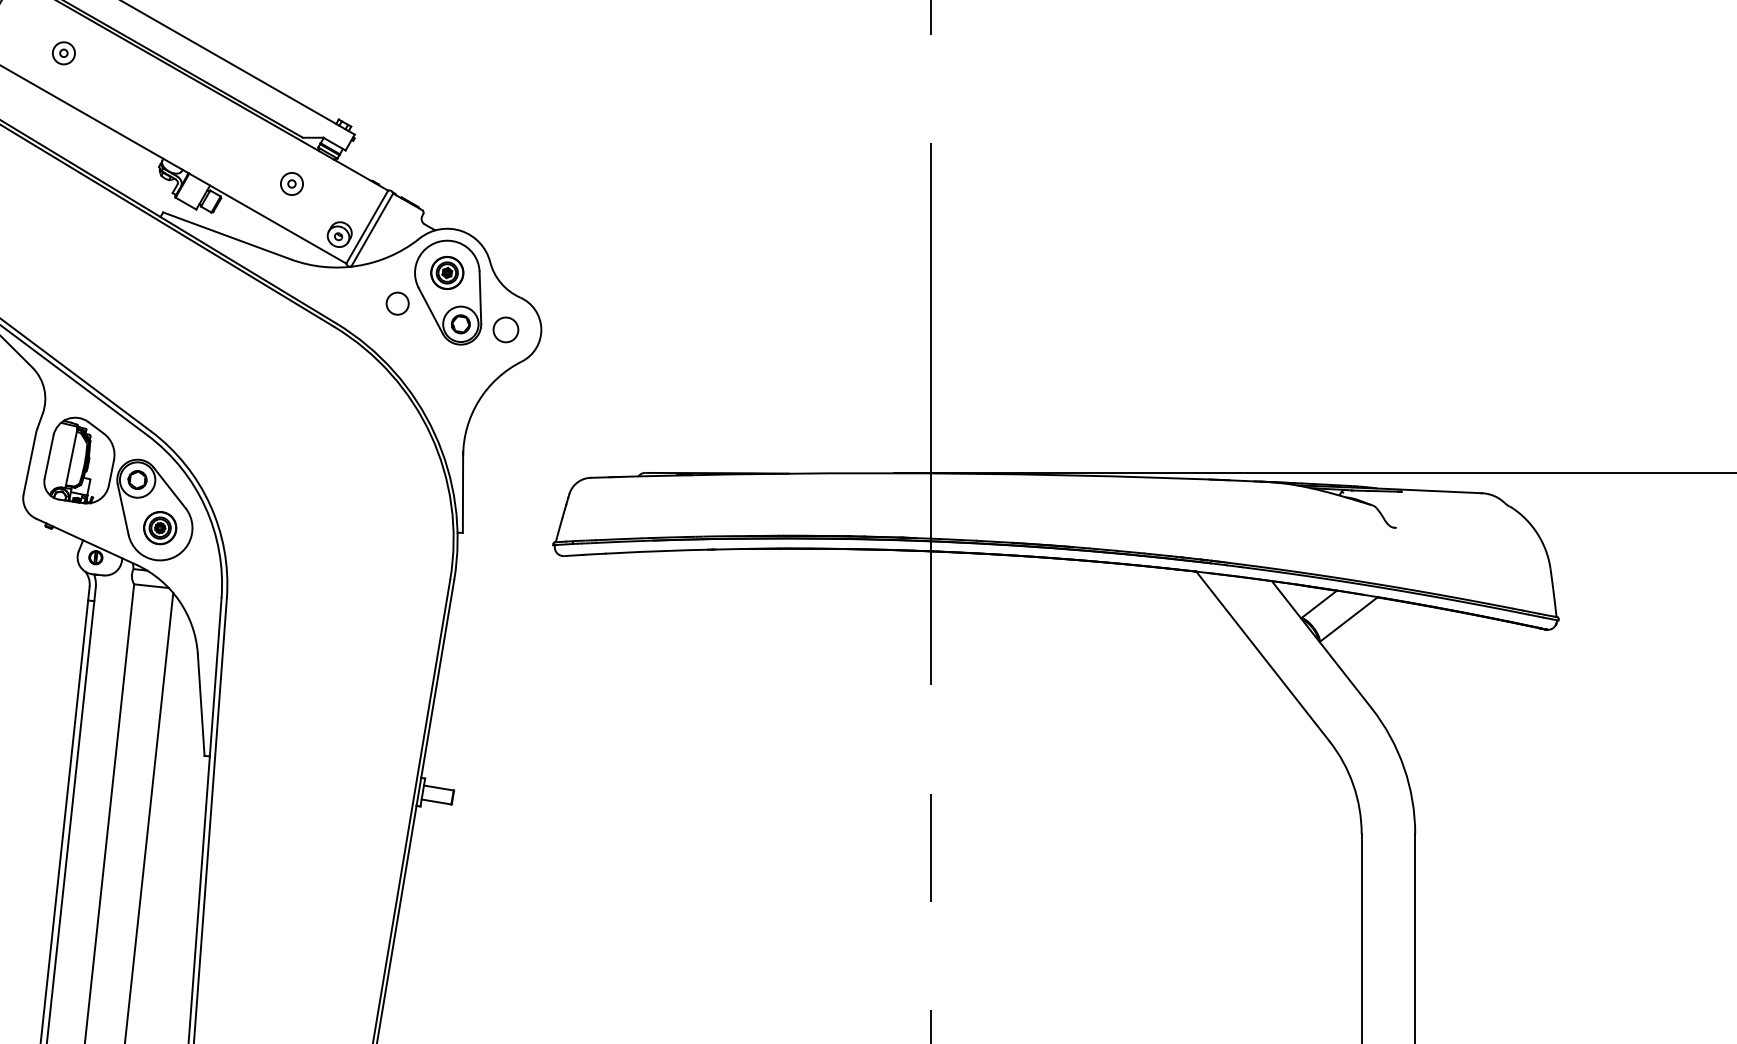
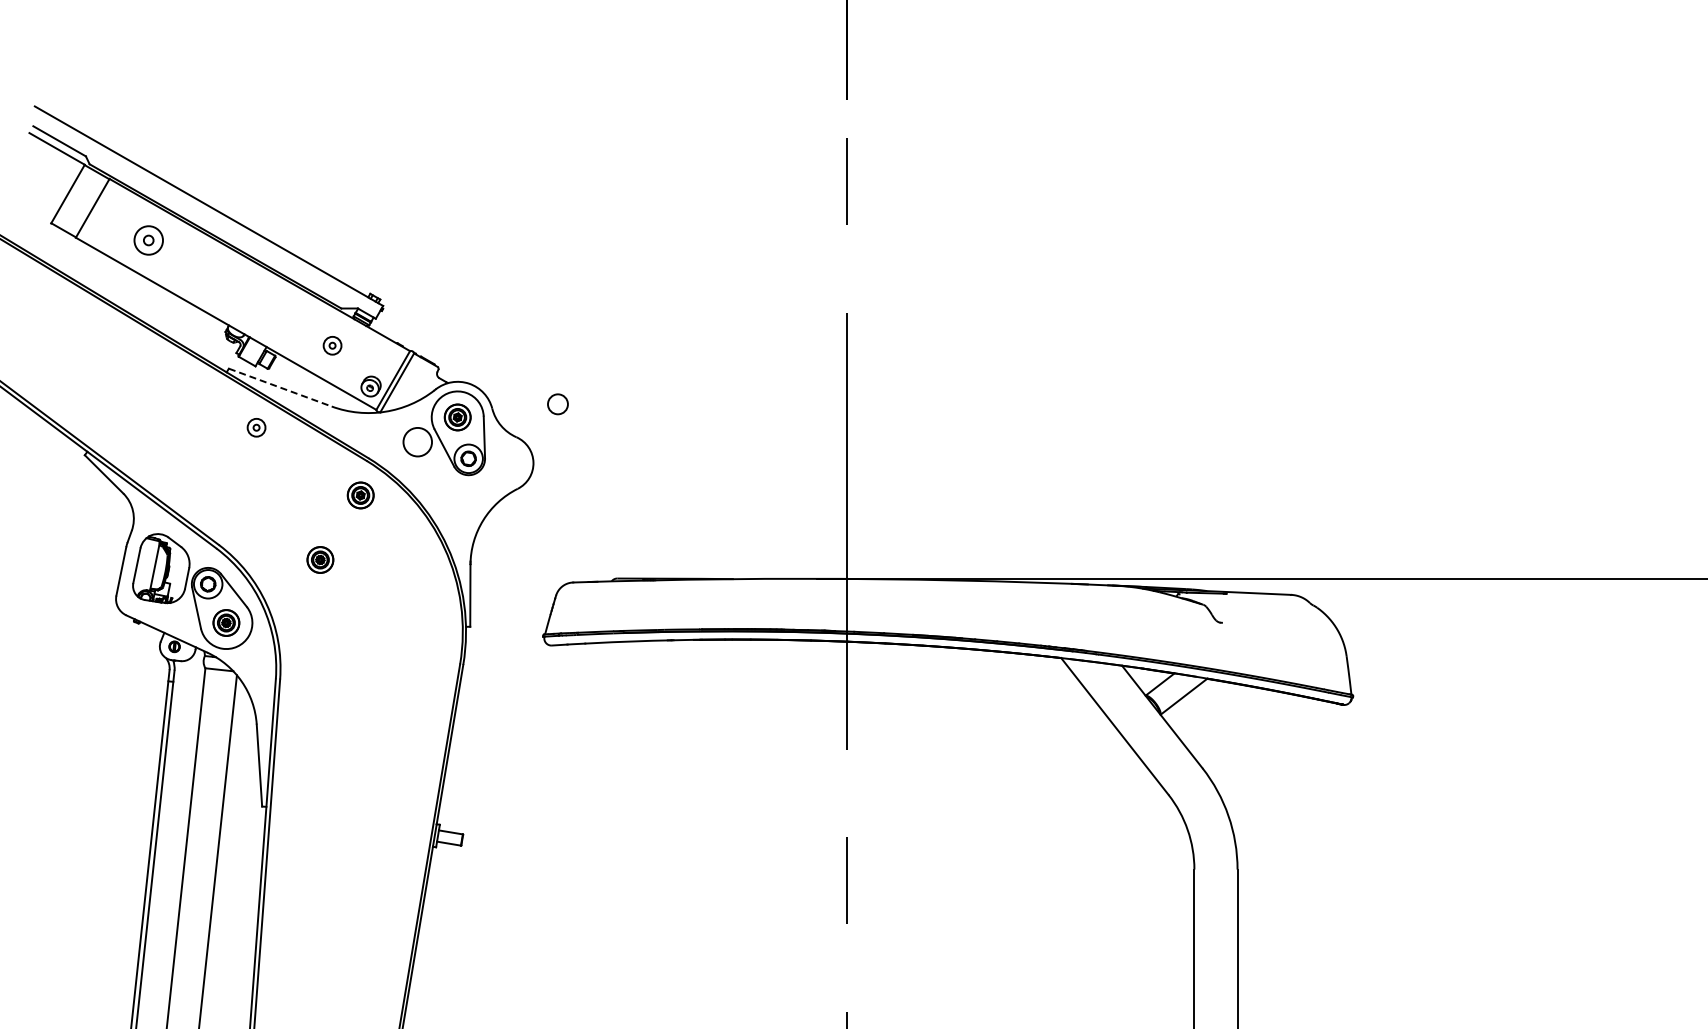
part: (63, 53) -> (148, 240), size x1.6
line: (227, 235) -> (280, 387), solid -> dashed
part: (197, 285) -> (256, 427), added
circle: (397, 304) -> (417, 442), size x1.6
circle: (505, 330) -> (557, 404), moved
part: (326, 369) -> (360, 495), added
part: (276, 449) -> (320, 559), added

